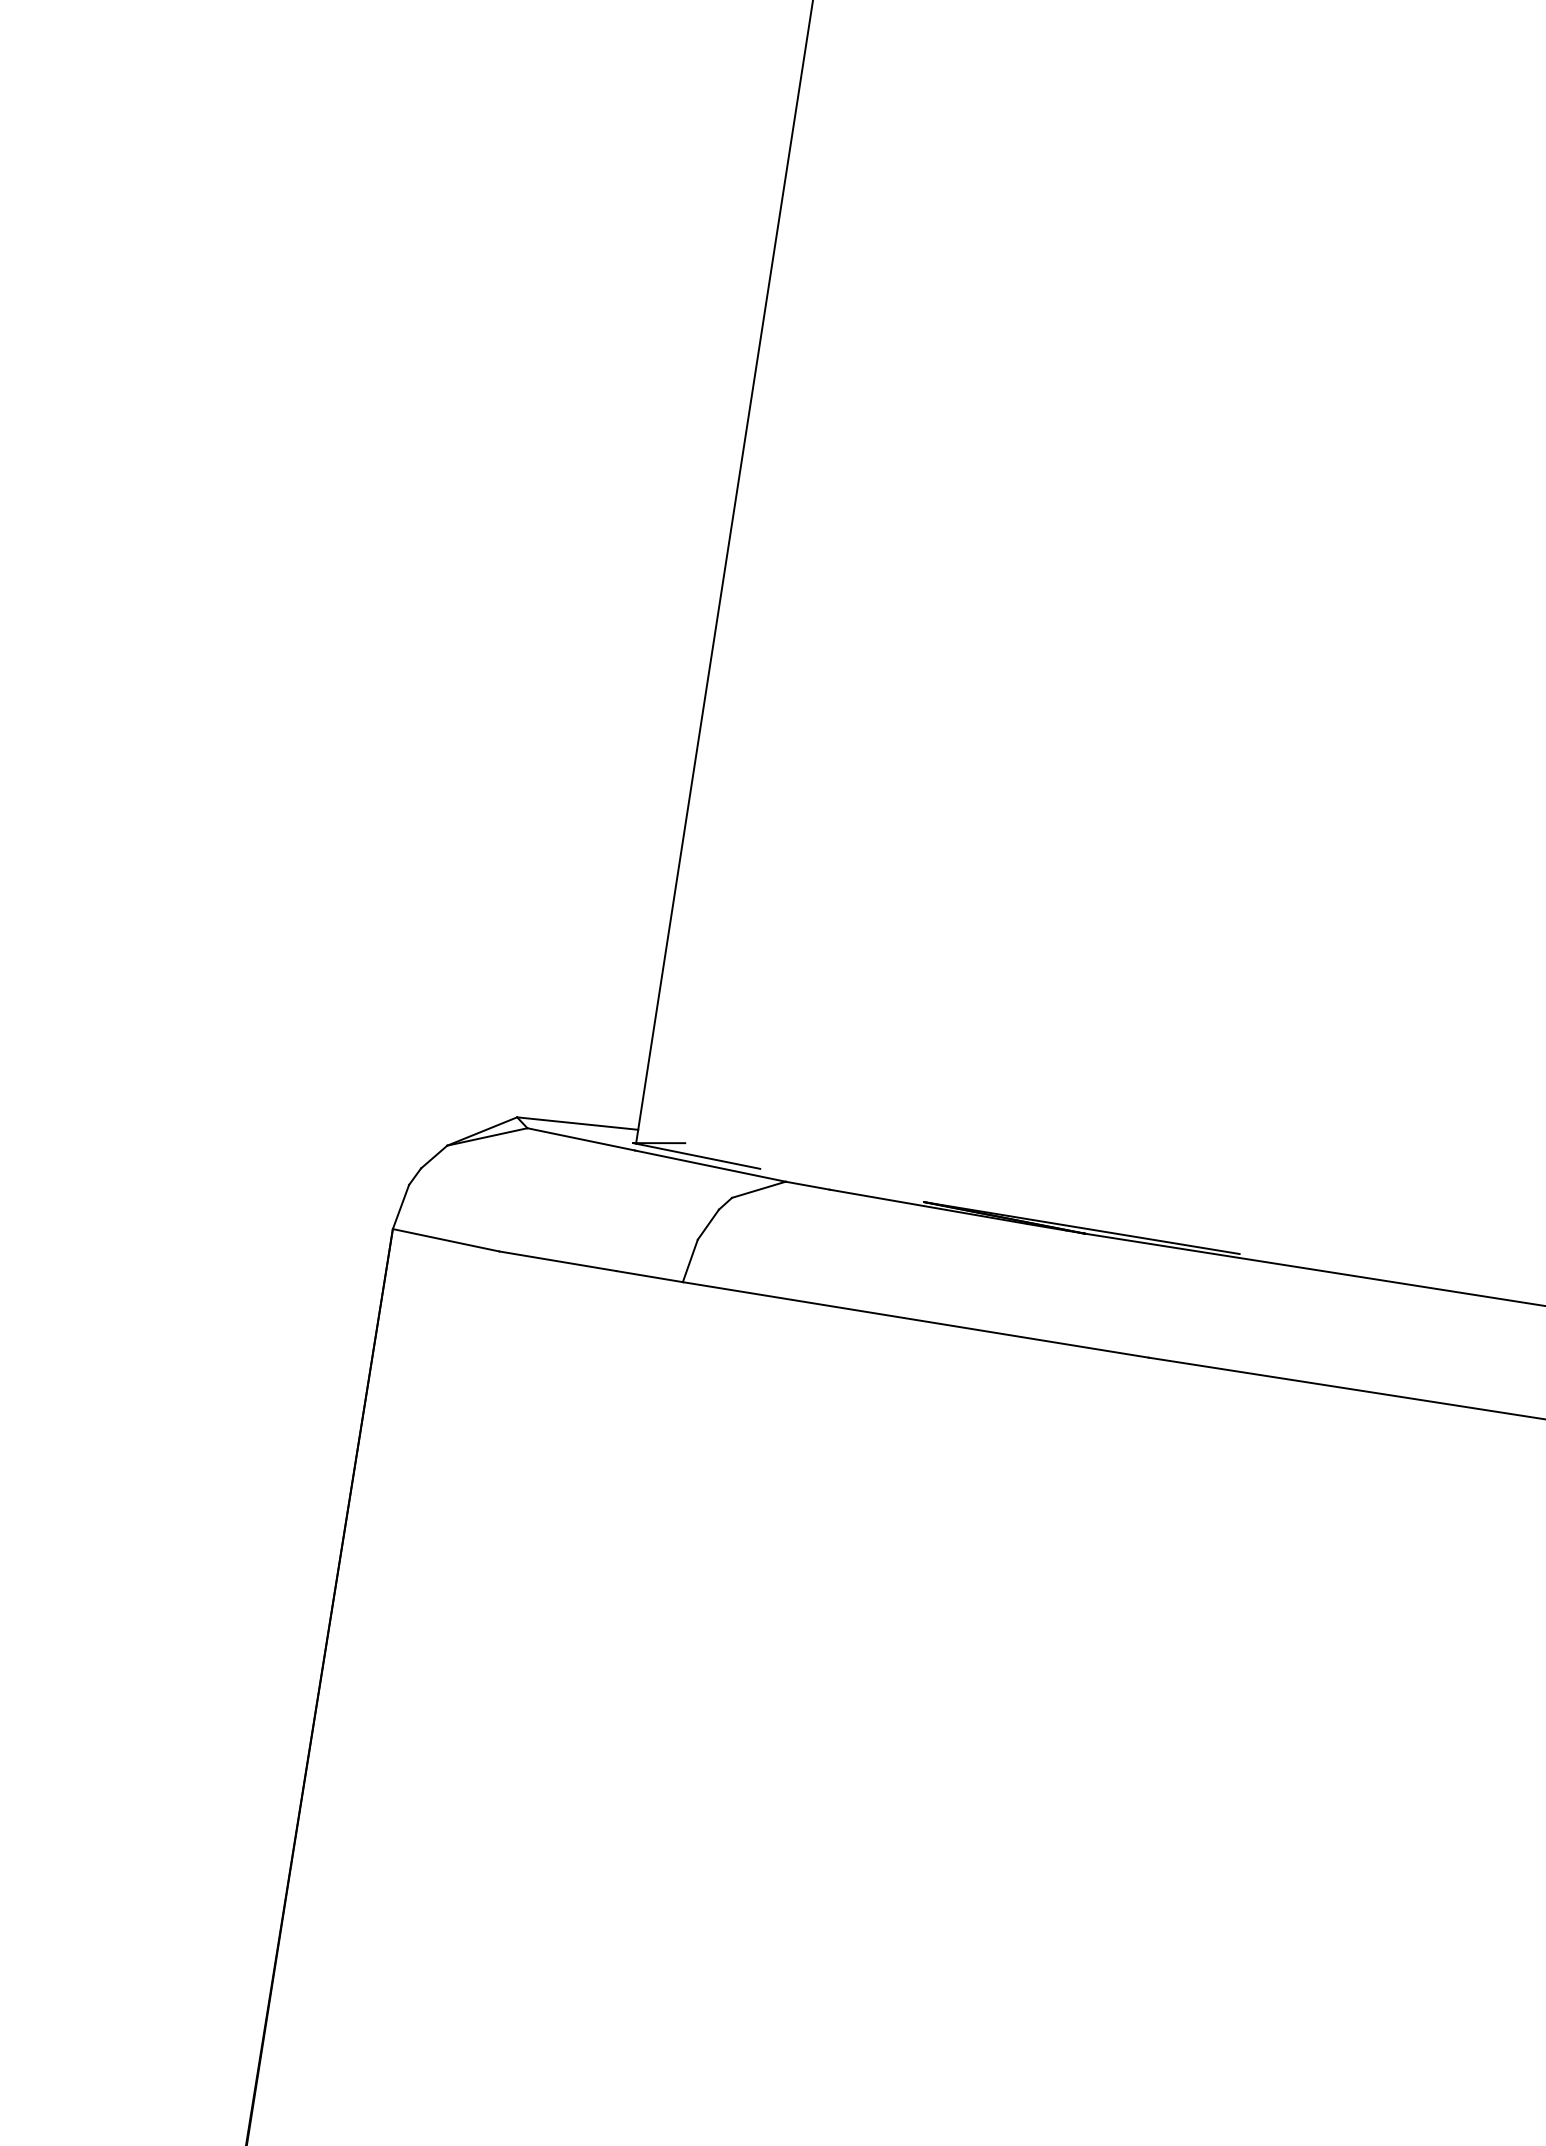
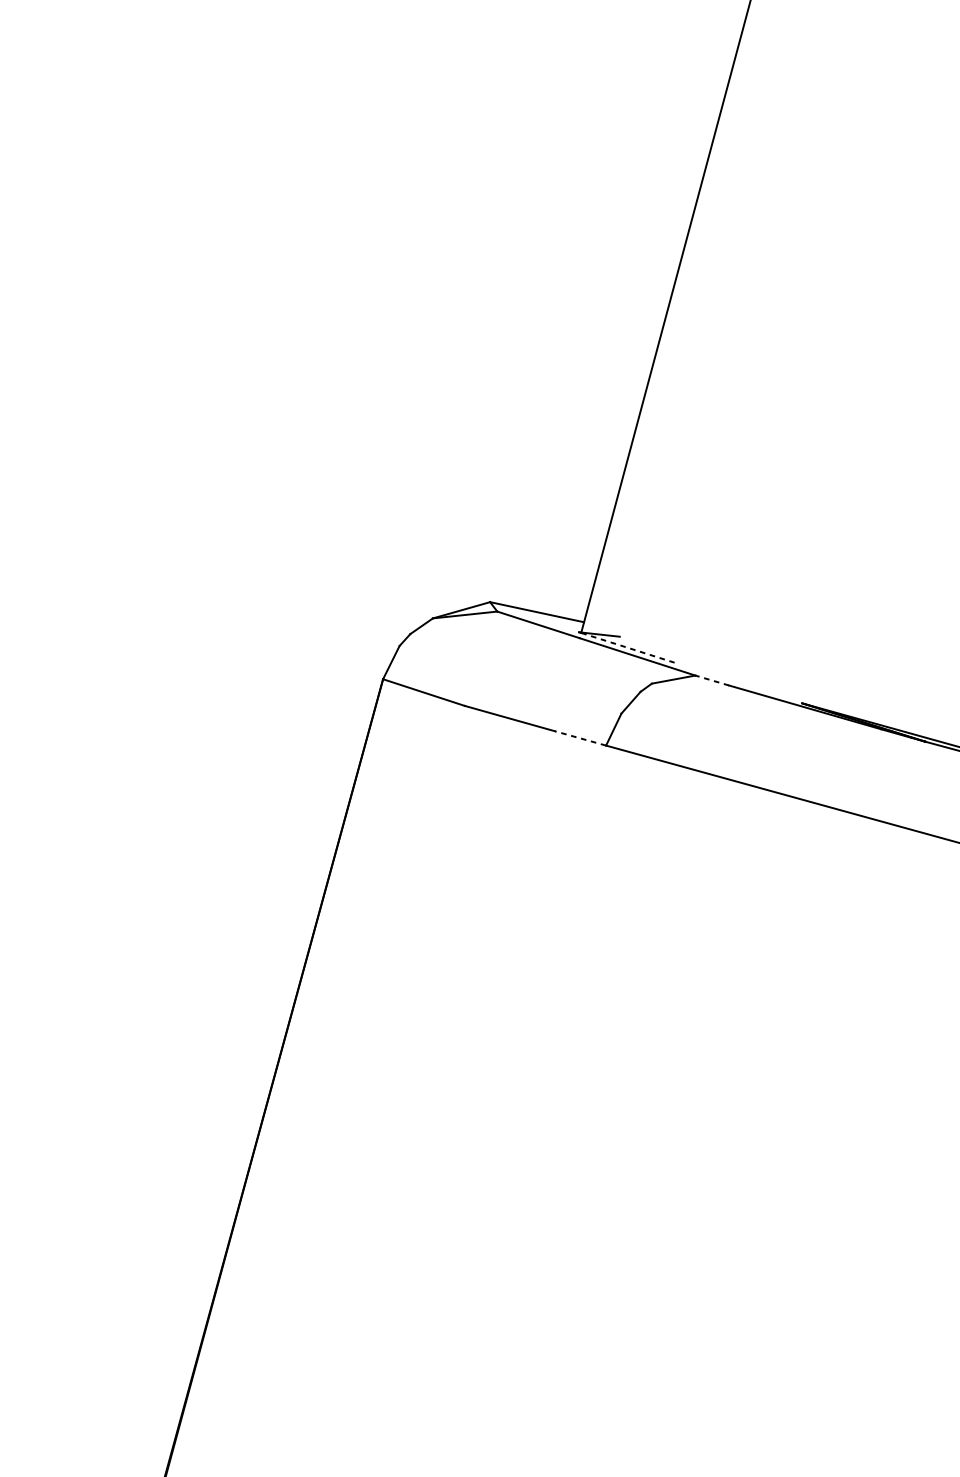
line: (698, 1156) -> (629, 648), solid -> dashed
line: (807, 1185) -> (712, 680), solid -> dashed
line: (649, 1276) -> (580, 738), solid -> dashed

